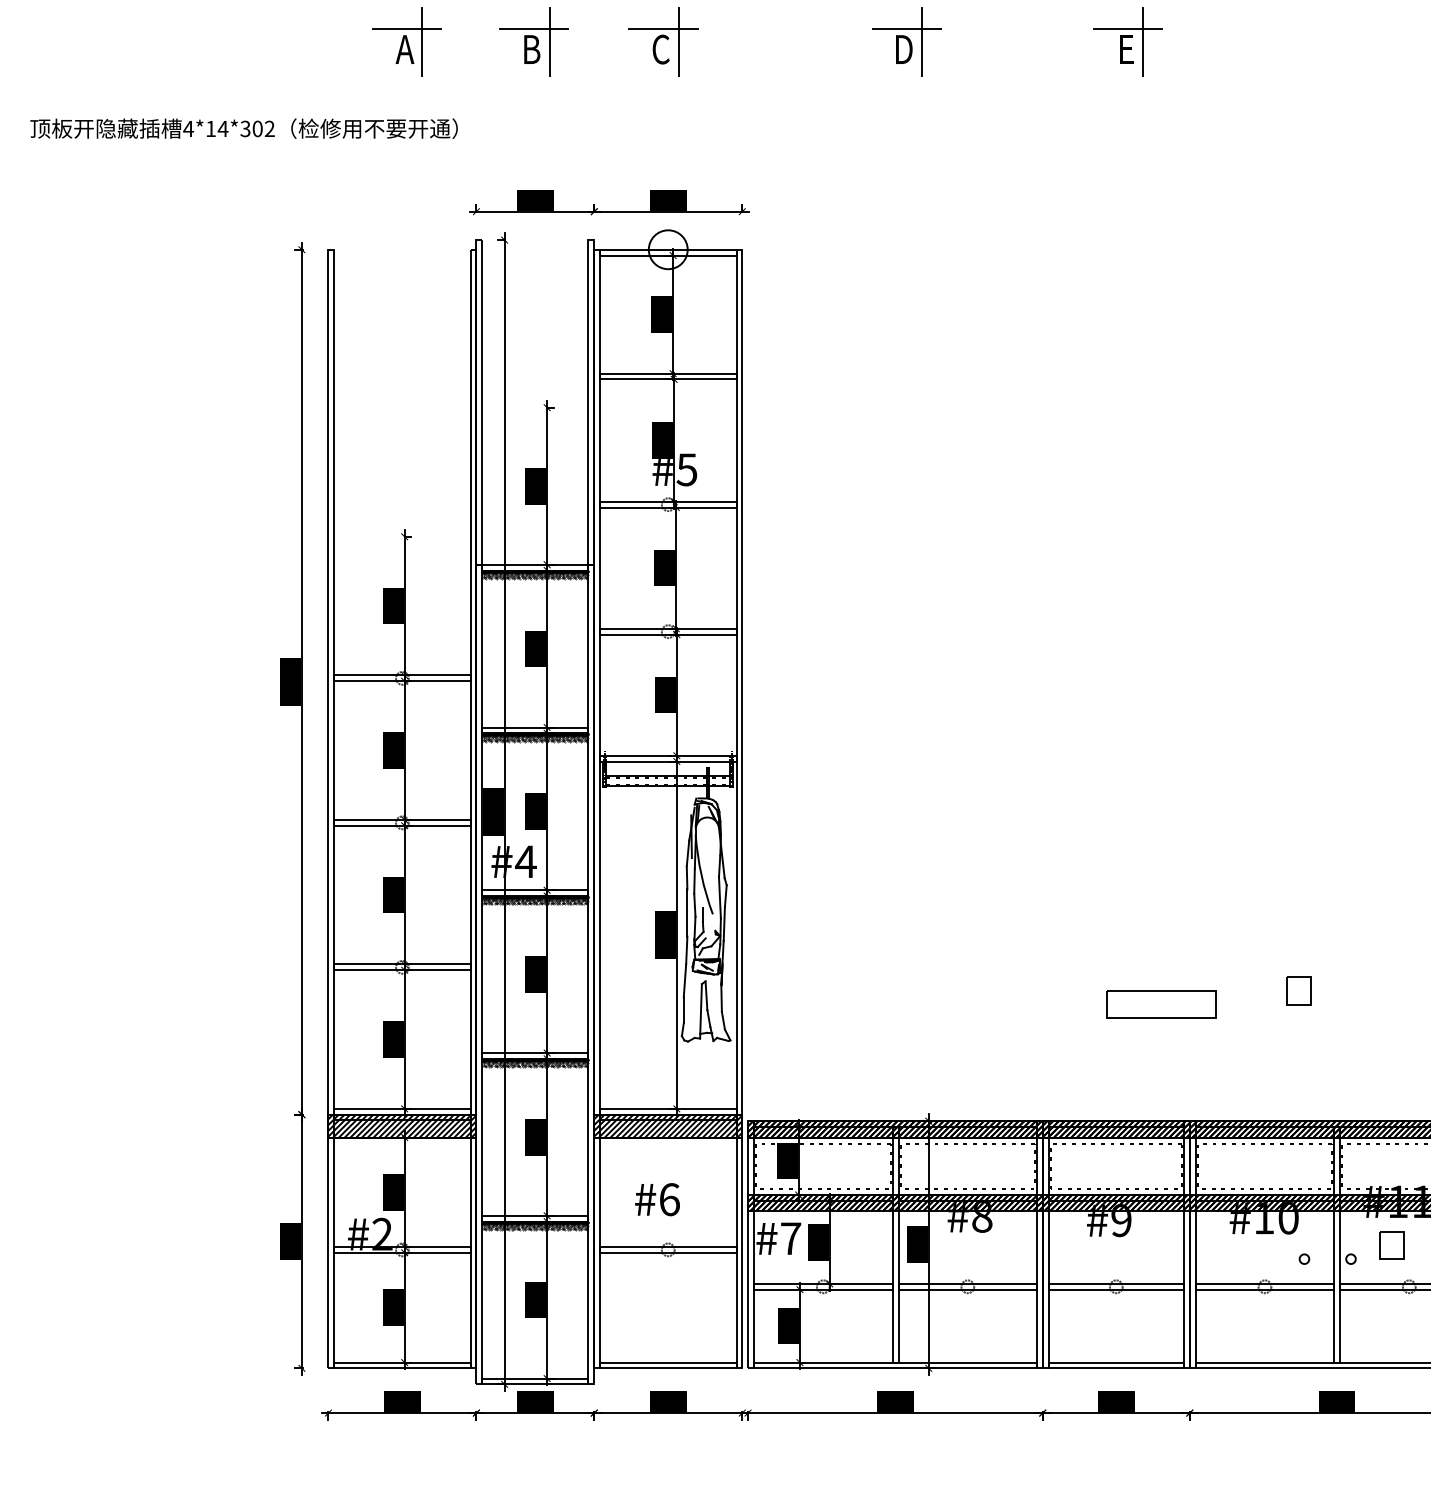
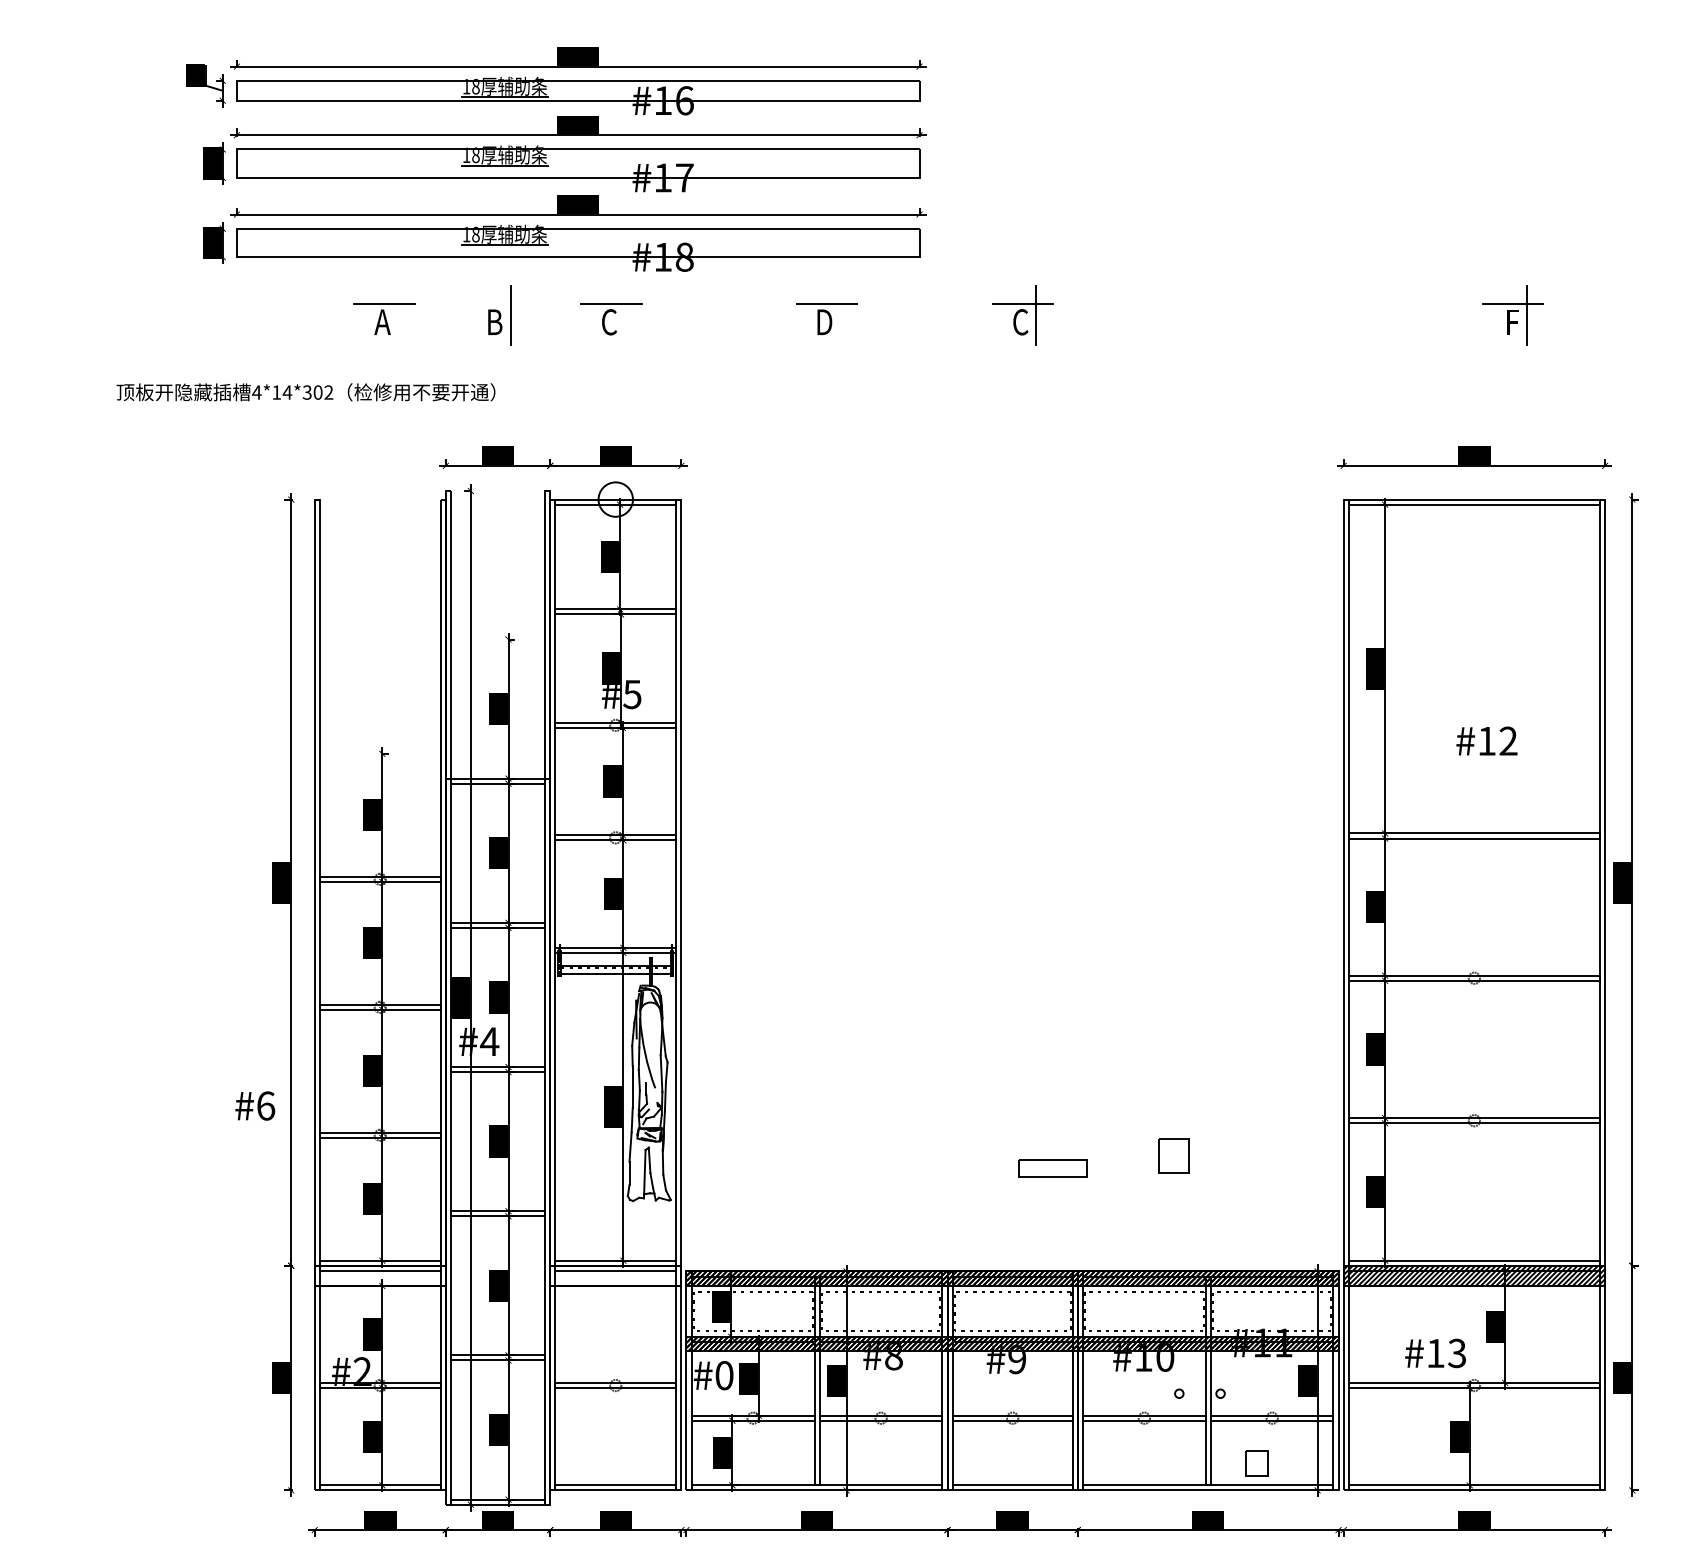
line: (533, 28) -> (496, 303), removed
line: (421, 41) -> (397, 315), removed
line: (679, 41) -> (625, 315), removed
line: (921, 41) -> (840, 315), removed
text: (1125, 49) -> (1020, 322), E -> C
text: (243, 128) -> (305, 392), moved
hatch: (534, 574) -> (497, 787), removed
hatch: (534, 737) -> (497, 931), removed
hatch: (534, 899) -> (497, 1075), removed
part: (1299, 990) -> (1174, 1155), size x1.4
part: (1161, 1003) -> (1052, 1167), size x0.7
hatch: (534, 1062) -> (497, 1219), removed
hatch: (401, 1125) -> (379, 1275), removed
hatch: (667, 1125) -> (615, 1275), removed
text: (657, 1199) -> (255, 1105), moved
hatch: (534, 1225) -> (497, 1363), removed
text: (791, 1238) -> (724, 1375), #7 -> #0
part: (1391, 1245) -> (1256, 1463), moved

